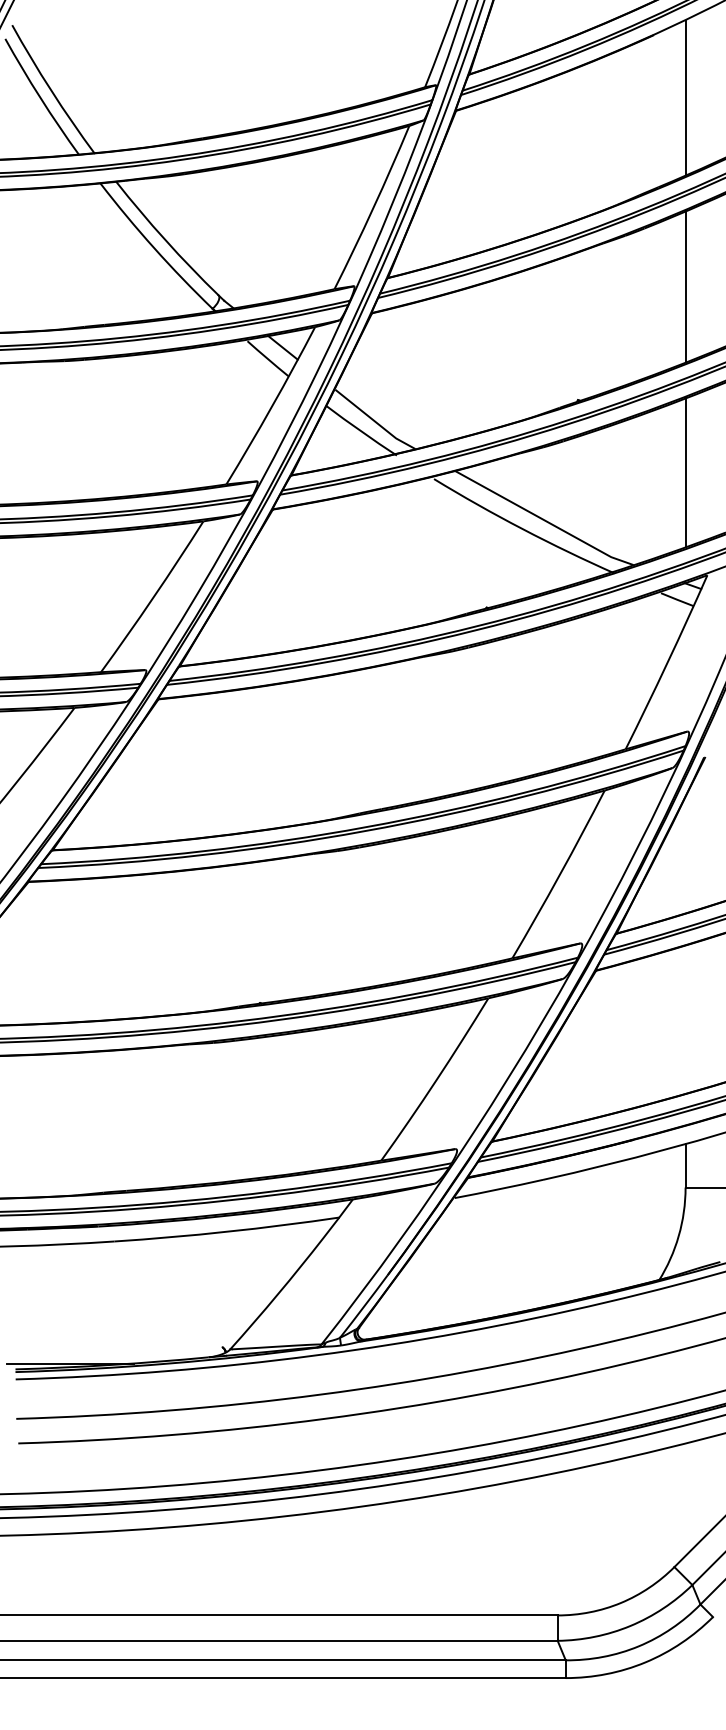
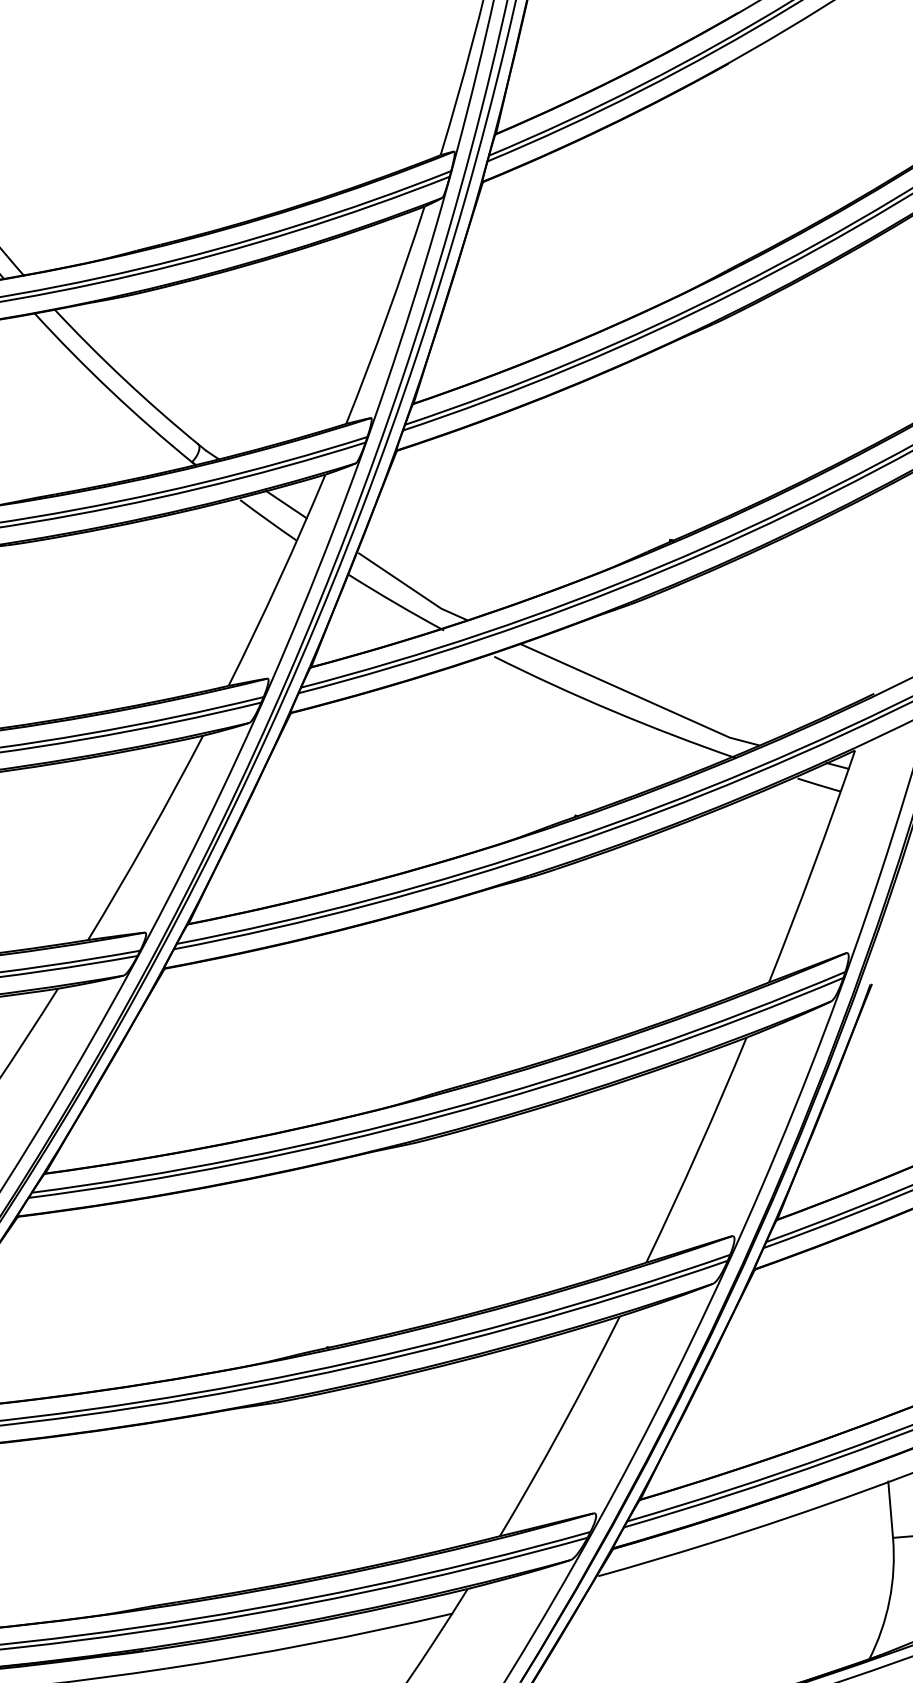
line: (685, 98) -> (775, 141), removed
line: (685, 286) -> (795, 382), removed
line: (685, 472) -> (815, 621), removed

